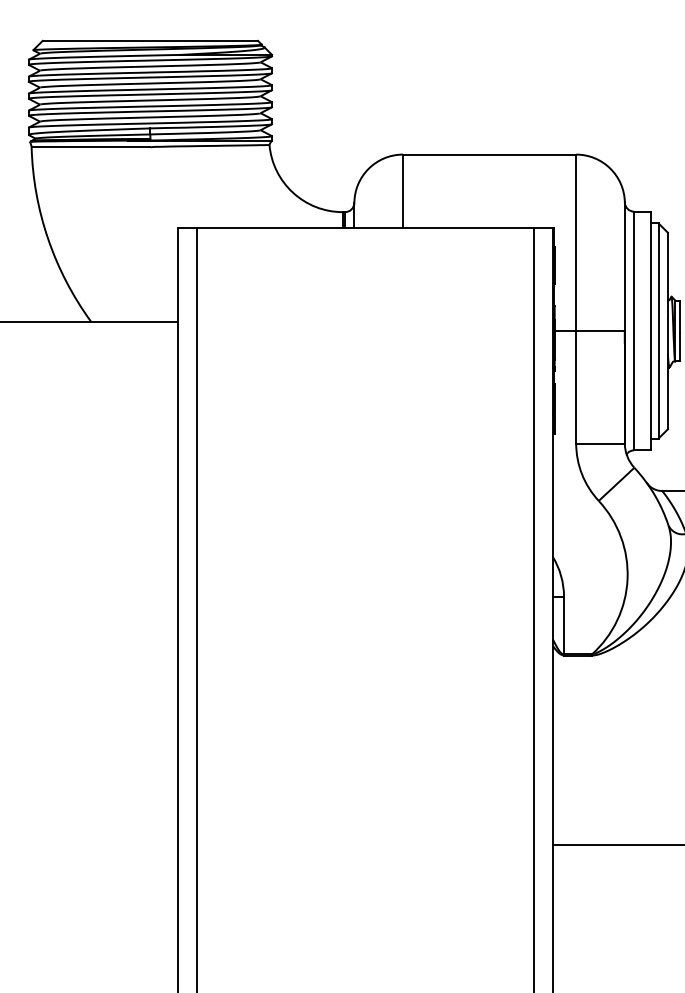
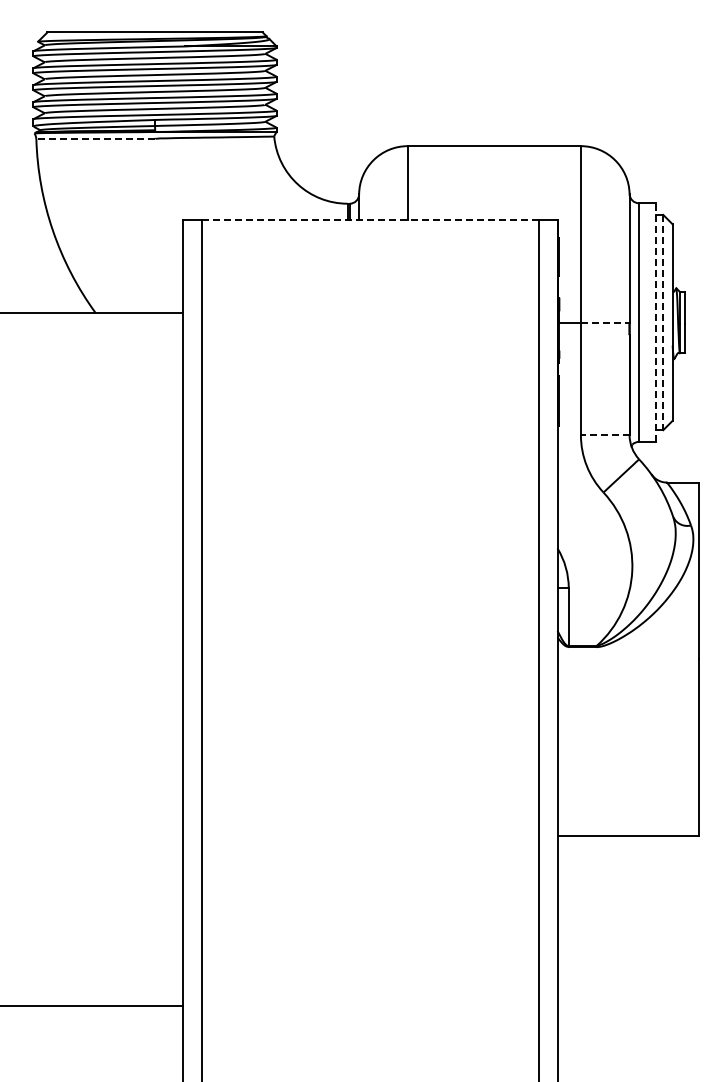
line: (90, 146) -> (95, 138), solid -> dashed
line: (364, 227) -> (369, 219), solid -> dashed
line: (600, 330) -> (605, 322), solid -> dashed
line: (650, 330) -> (655, 322), solid -> dashed
line: (658, 330) -> (663, 322), solid -> dashed
line: (599, 443) -> (604, 435), solid -> dashed

